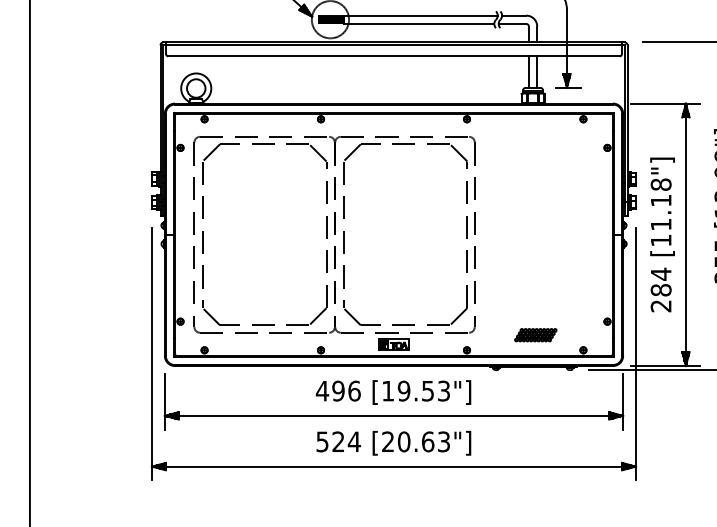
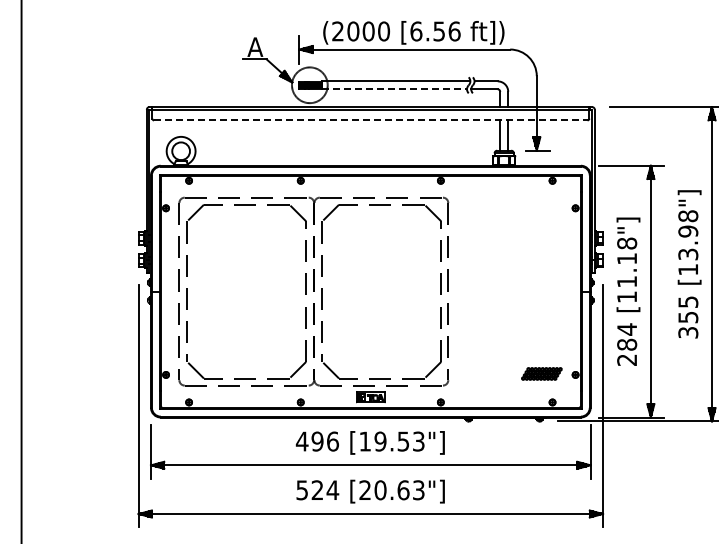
line: (419, 24) -> (395, 89), solid -> dashed
line: (393, 56) -> (370, 120), solid -> dashed
part: (535, 334) -> (541, 373), moved

